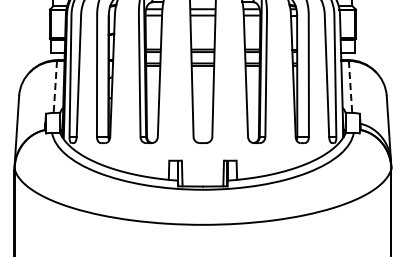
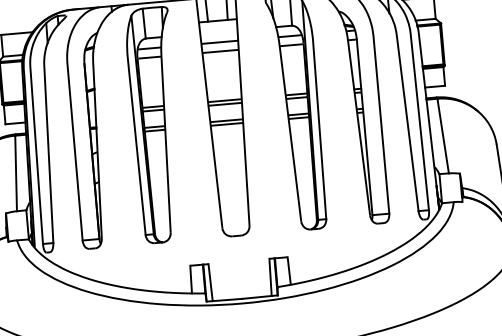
line: (350, 86) -> (443, 135), dashed -> solid
line: (55, 87) -> (16, 174), dashed -> solid

